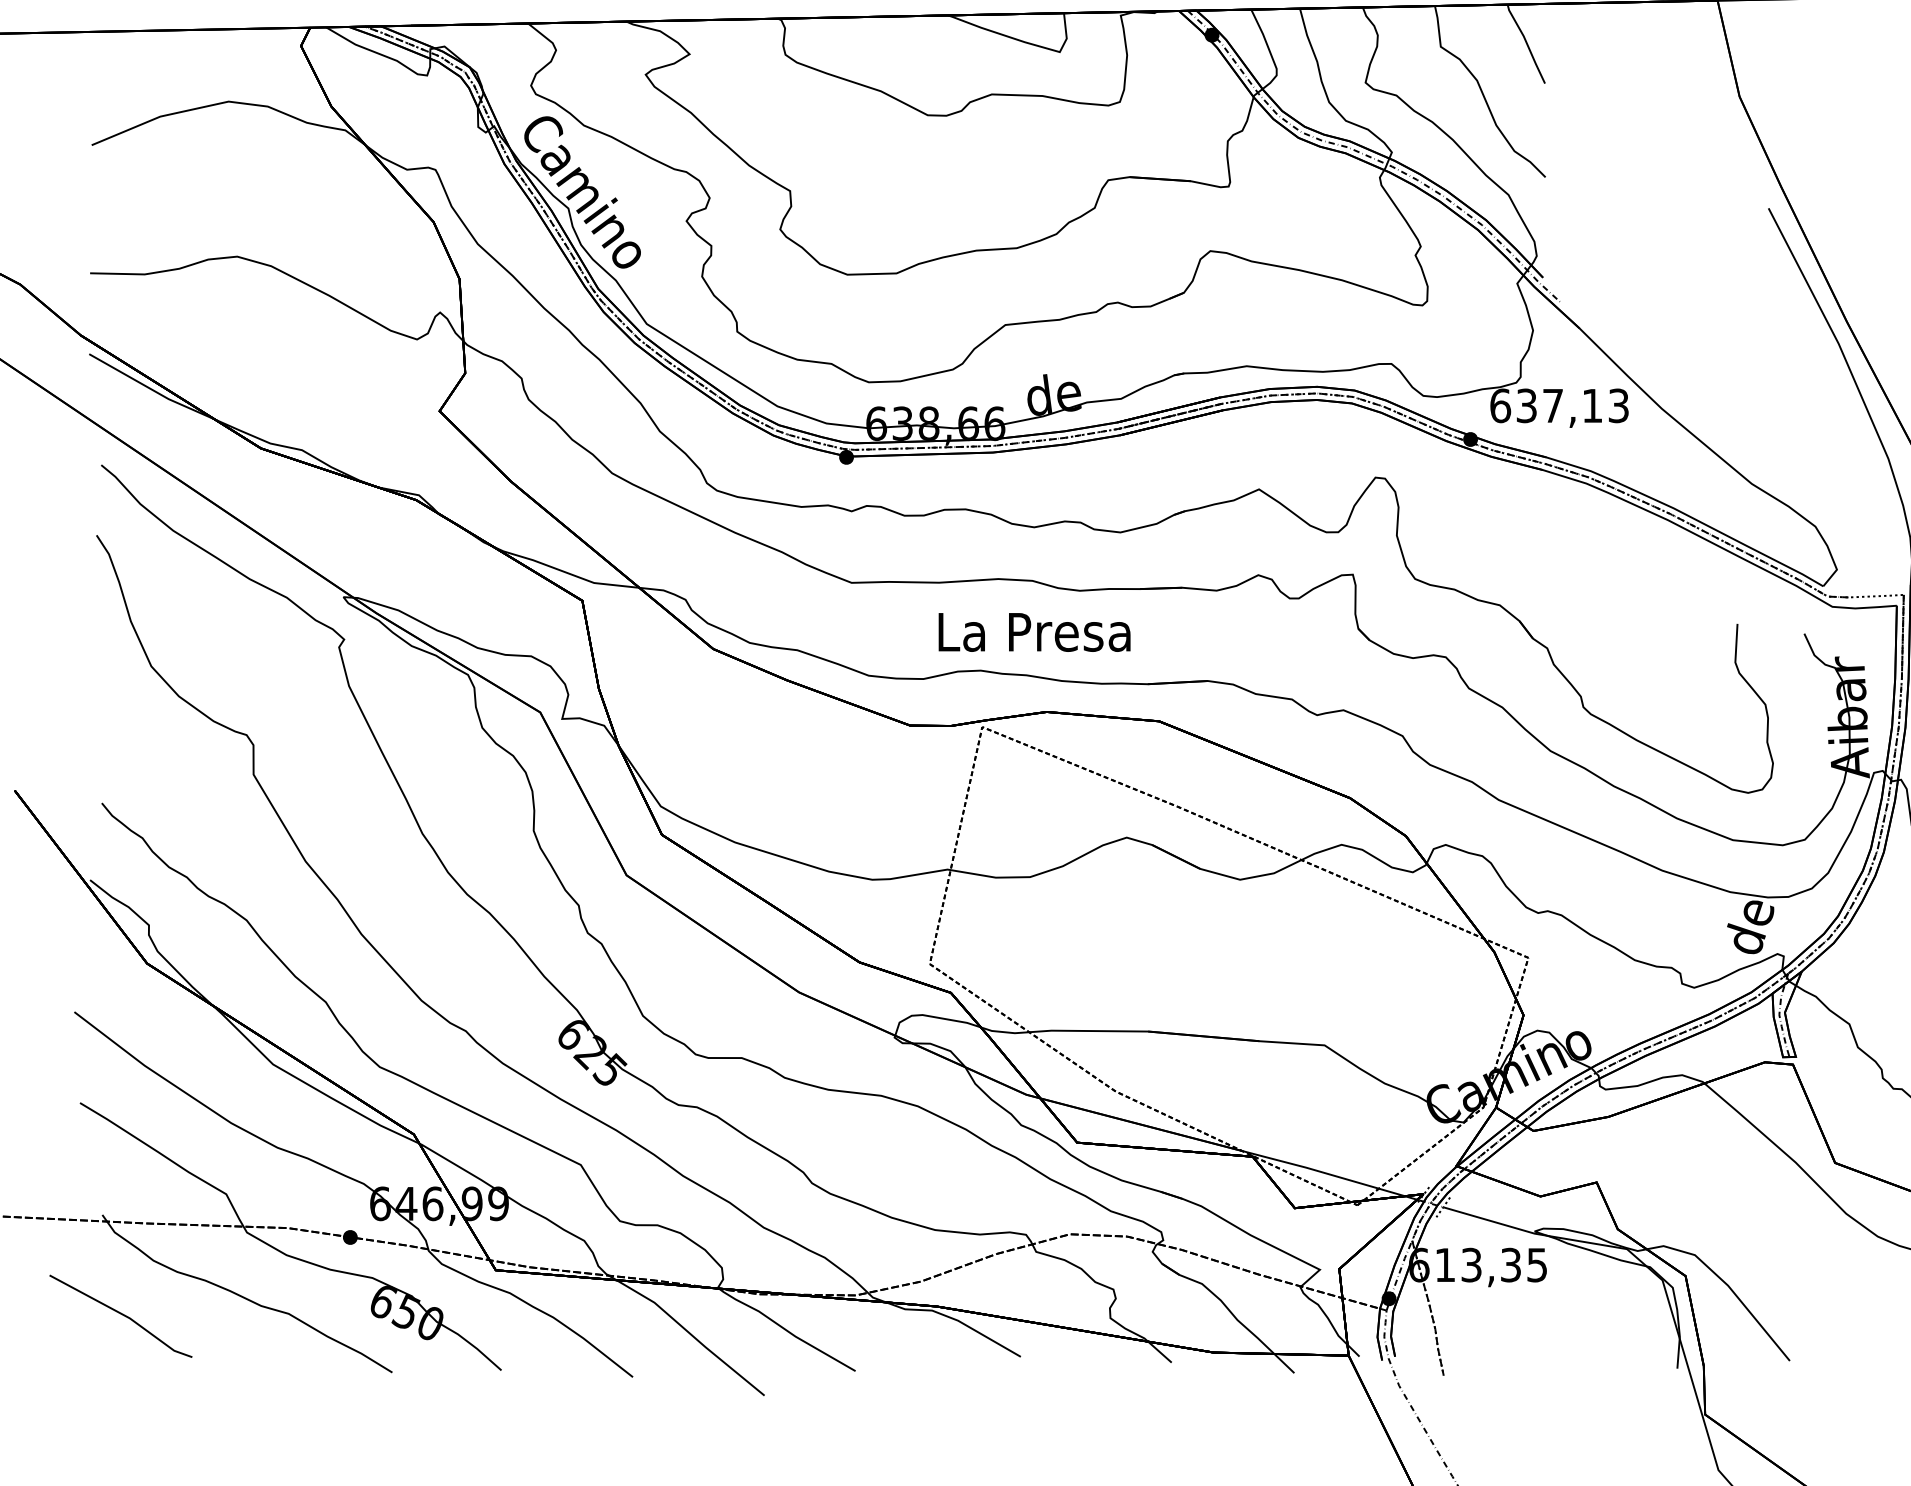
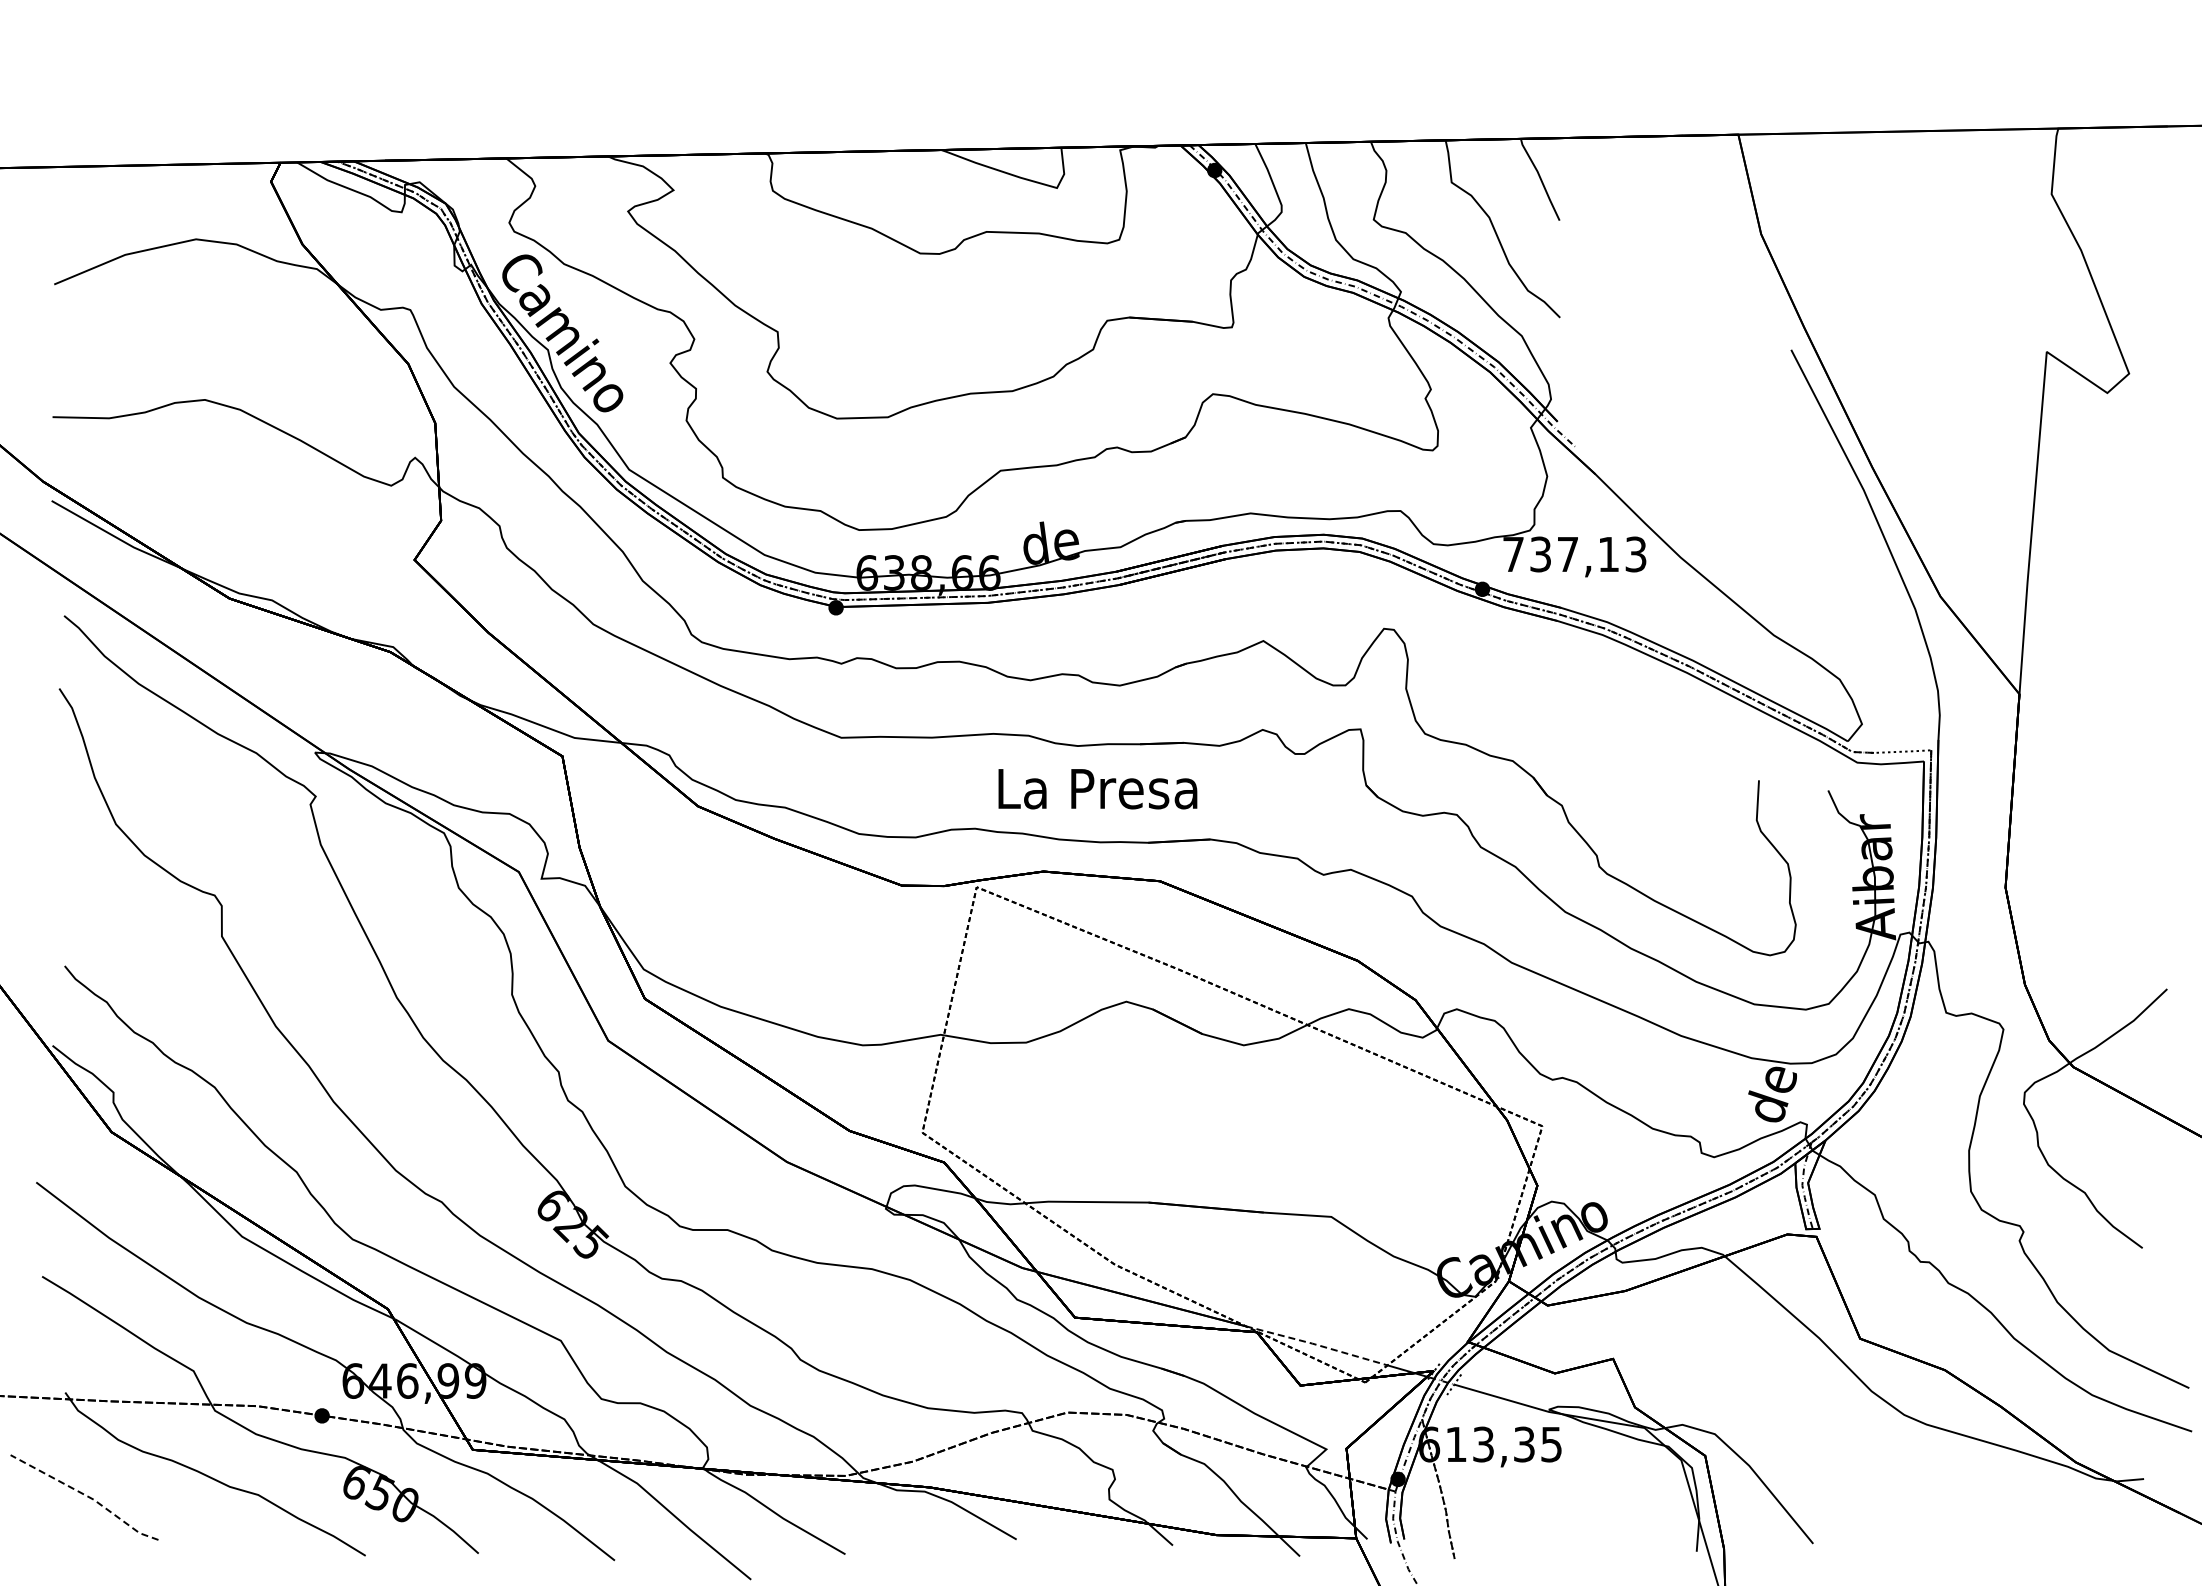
text: (1500, 405) -> (1513, 554), 637,13 -> 737,13
text: (1034, 632) -> (1097, 789), moved
line: (1311, 1168) -> (1317, 1344), solid -> dashed
line: (122, 1314) -> (86, 1495), solid -> dashed

